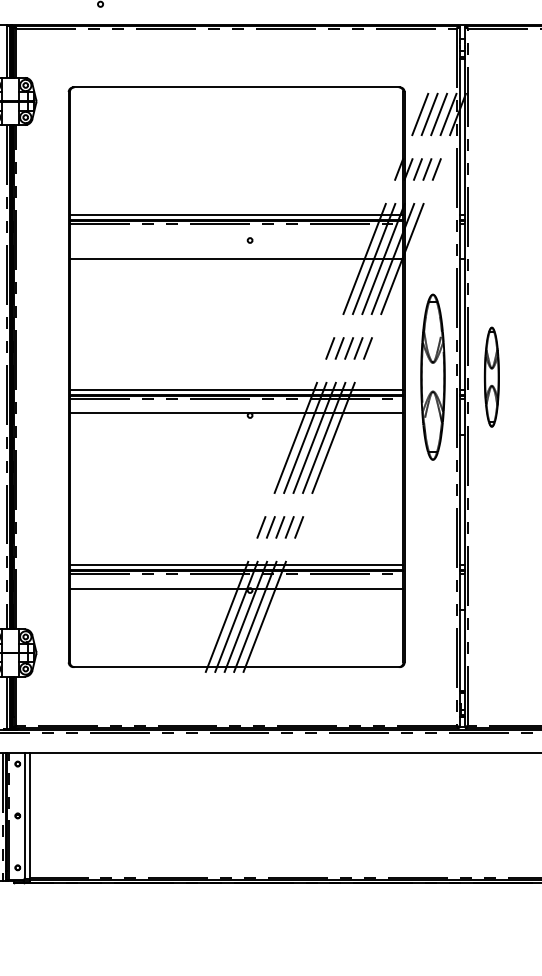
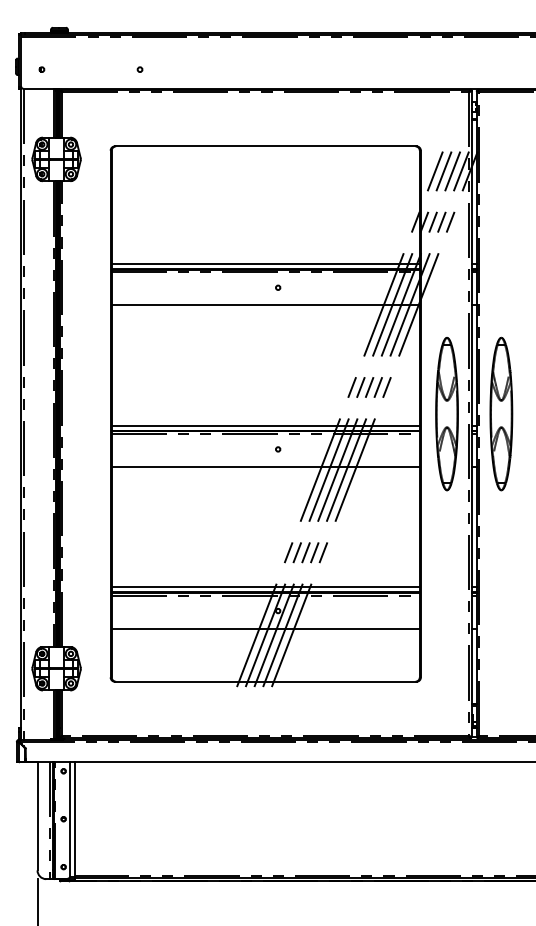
part: (491, 376) -> (501, 413), size x1.67
line: (236, 412) -> (265, 466), moved
line: (236, 588) -> (265, 628), moved

